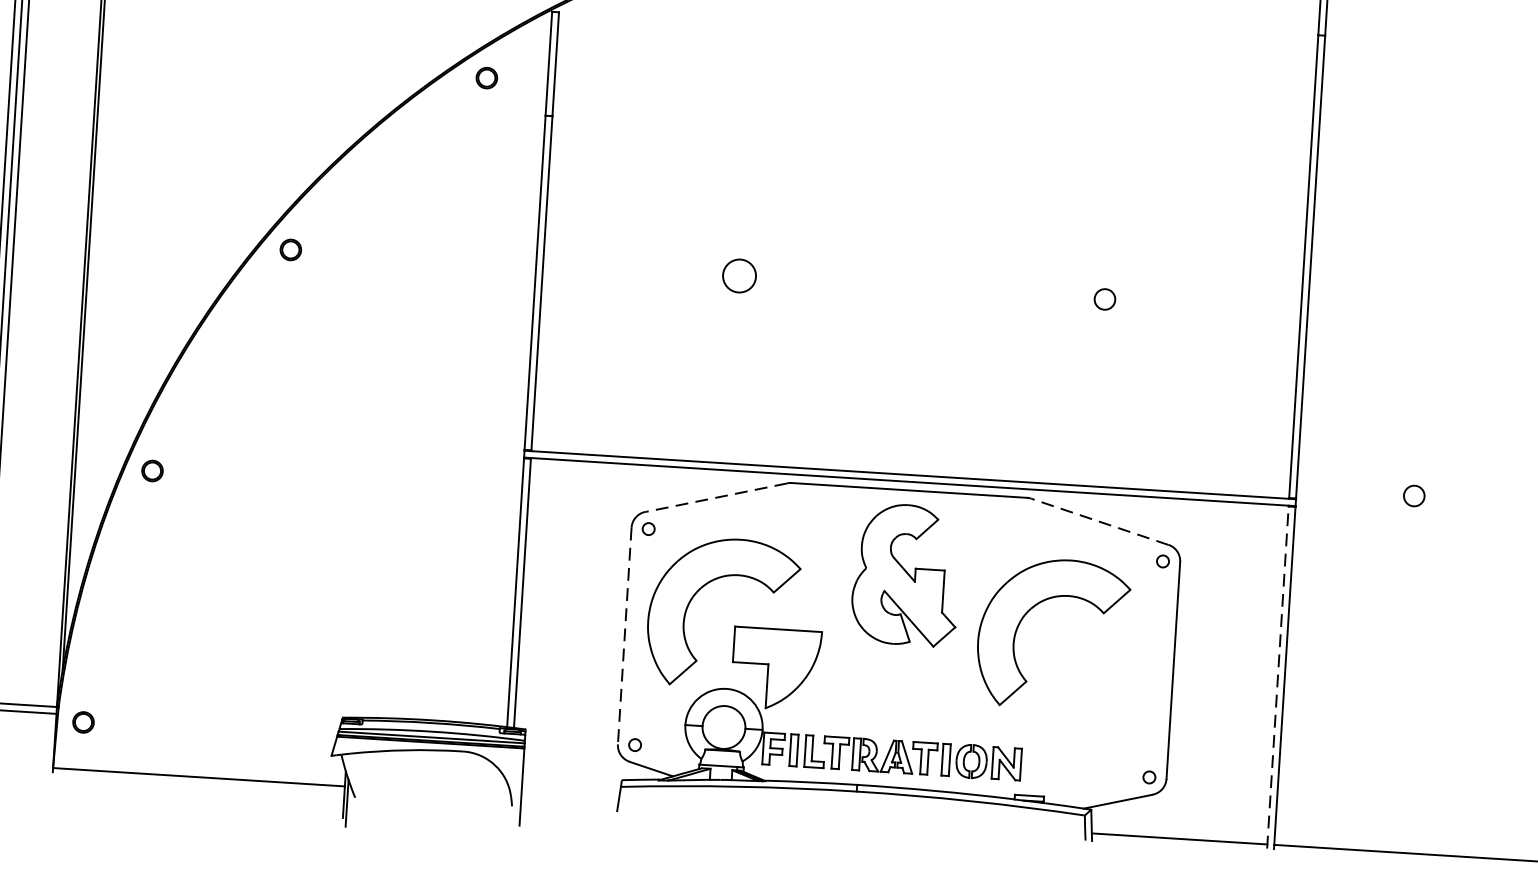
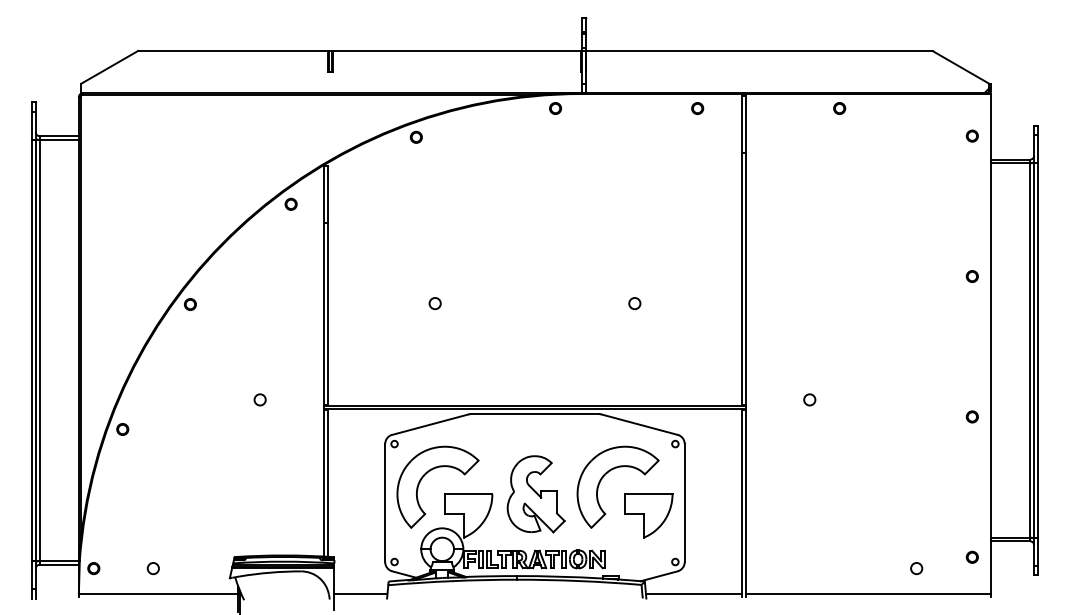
circle: (738, 276) -> (434, 303), size x0.62
circle: (406, 431) -> (259, 399), added
line: (714, 497) -> (429, 424), dashed -> solid
line: (1099, 521) -> (639, 424), dashed -> solid
part: (904, 575) -> (535, 494), moved
line: (625, 636) -> (385, 503), dashed -> solid
line: (1277, 676) -> (741, 502), dashed -> solid
part: (1105, 689) -> (648, 515), added
circle: (190, 729) -> (152, 568), added
line: (568, 800) -> (360, 594), added

